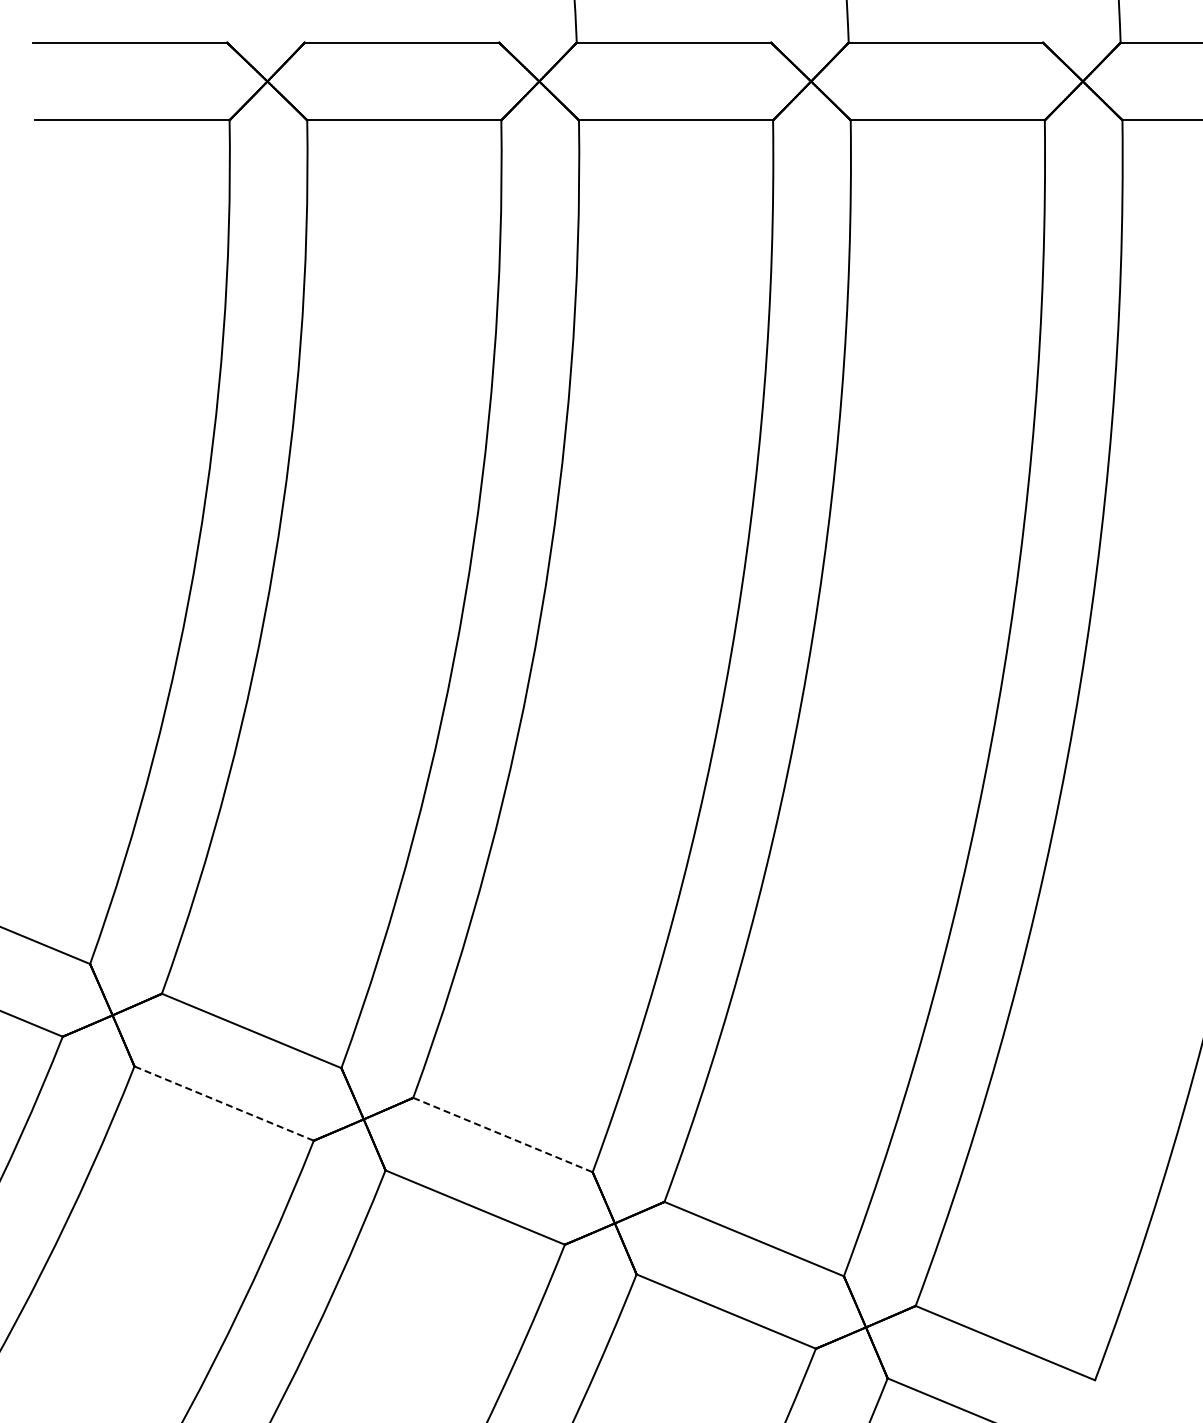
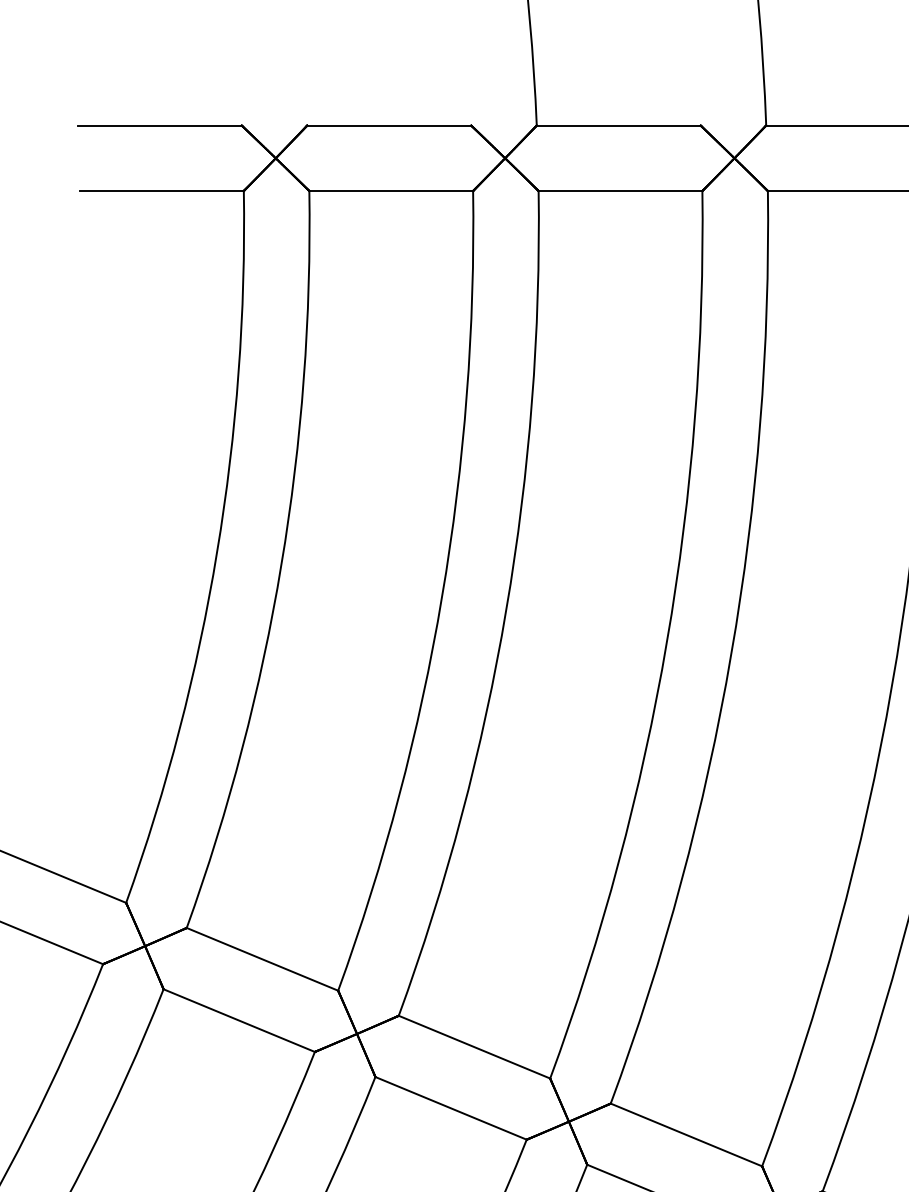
line: (223, 1103) -> (238, 1020), dashed -> solid
line: (503, 1135) -> (474, 1047), dashed -> solid

